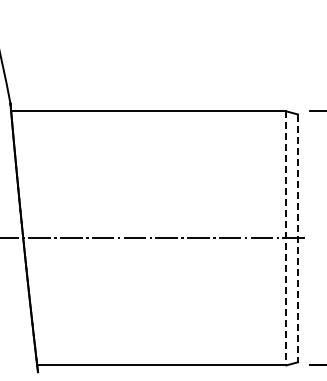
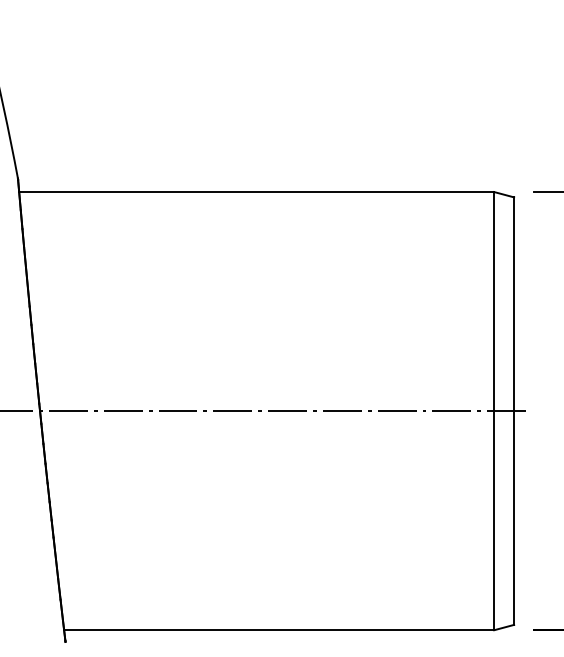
line: (286, 238) -> (494, 411), dashed -> solid
line: (298, 238) -> (514, 411), dashed -> solid

